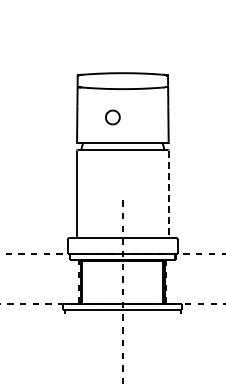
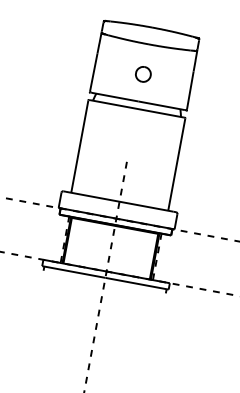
part: (112, 117) -> (142, 74), moved
line: (168, 194) -> (176, 164), dashed -> solid

